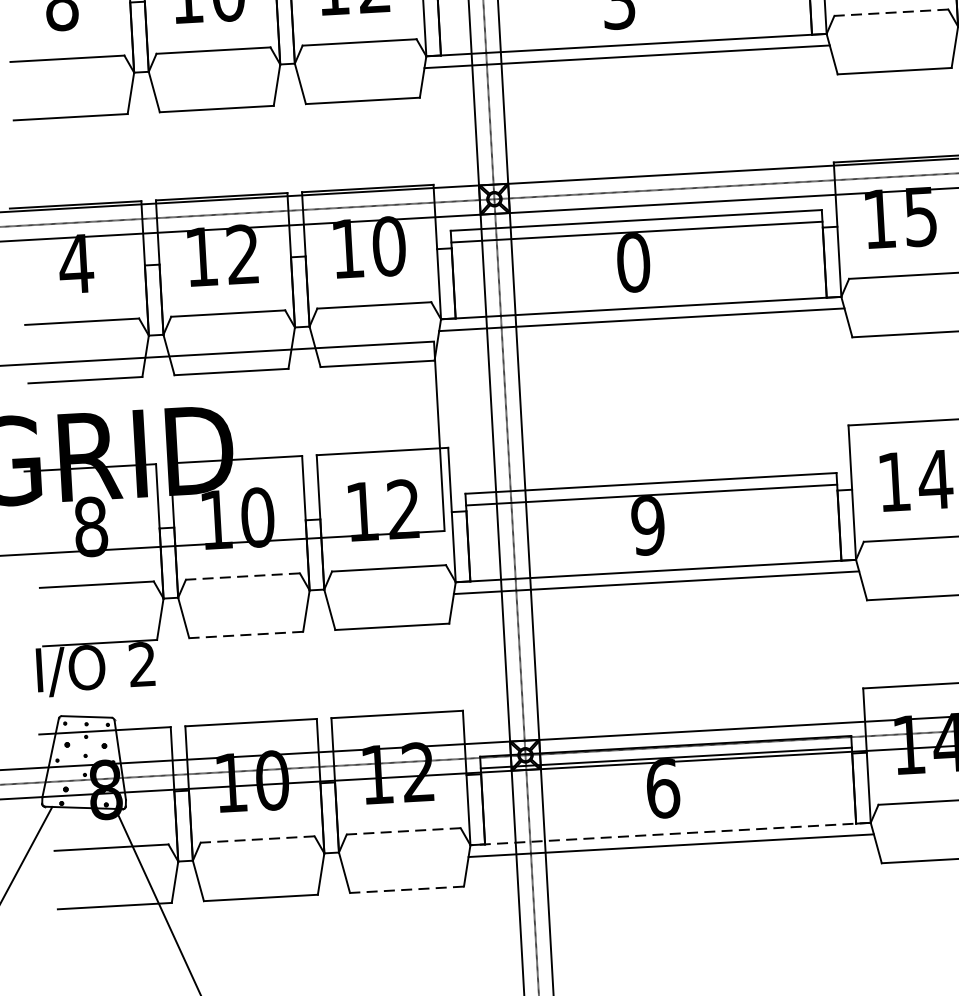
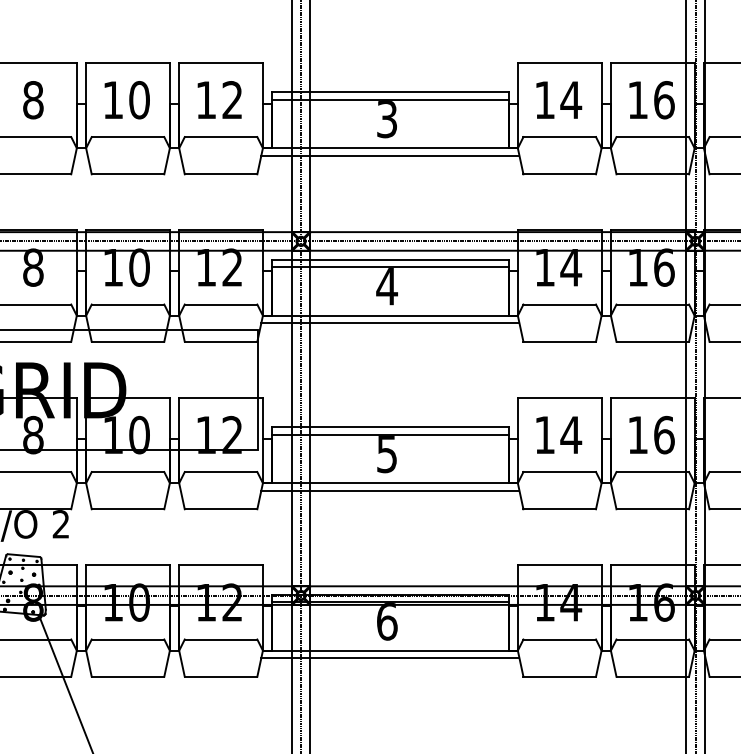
line: (891, 13) -> (559, 137), dashed -> solid
text: (921, 216) -> (571, 267), 15 -> 14
text: (389, 246) -> (232, 267), 10 -> 12
text: (243, 254) -> (139, 267), 12 -> 10
text: (634, 262) -> (387, 286), 0 -> 4
text: (76, 263) -> (33, 267), 4 -> 8
text: (647, 526) -> (386, 454), 9 -> 5
line: (242, 577) -> (127, 472), dashed -> solid
line: (245, 635) -> (127, 509), dashed -> solid
line: (402, 831) -> (220, 639), dashed -> solid
line: (669, 833) -> (389, 650), dashed -> solid
line: (256, 839) -> (127, 639), dashed -> solid
line: (406, 889) -> (220, 676), dashed -> solid

